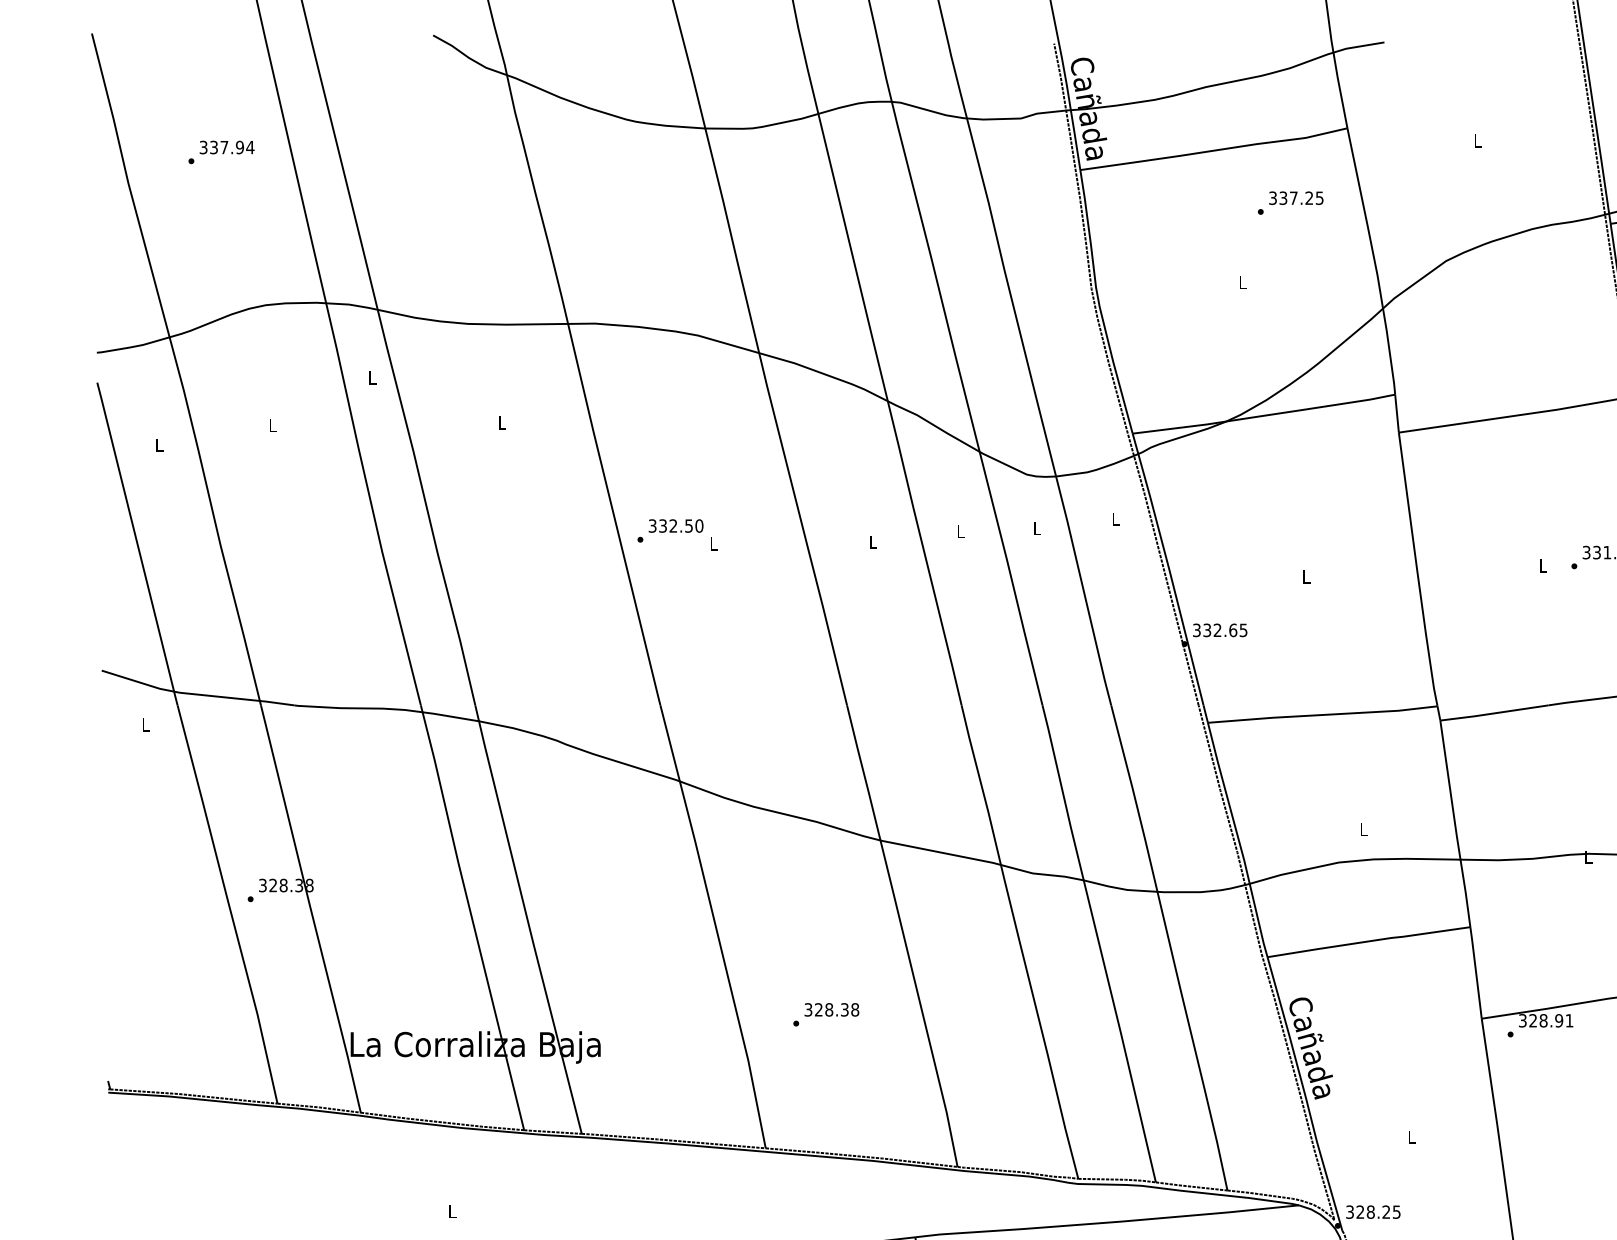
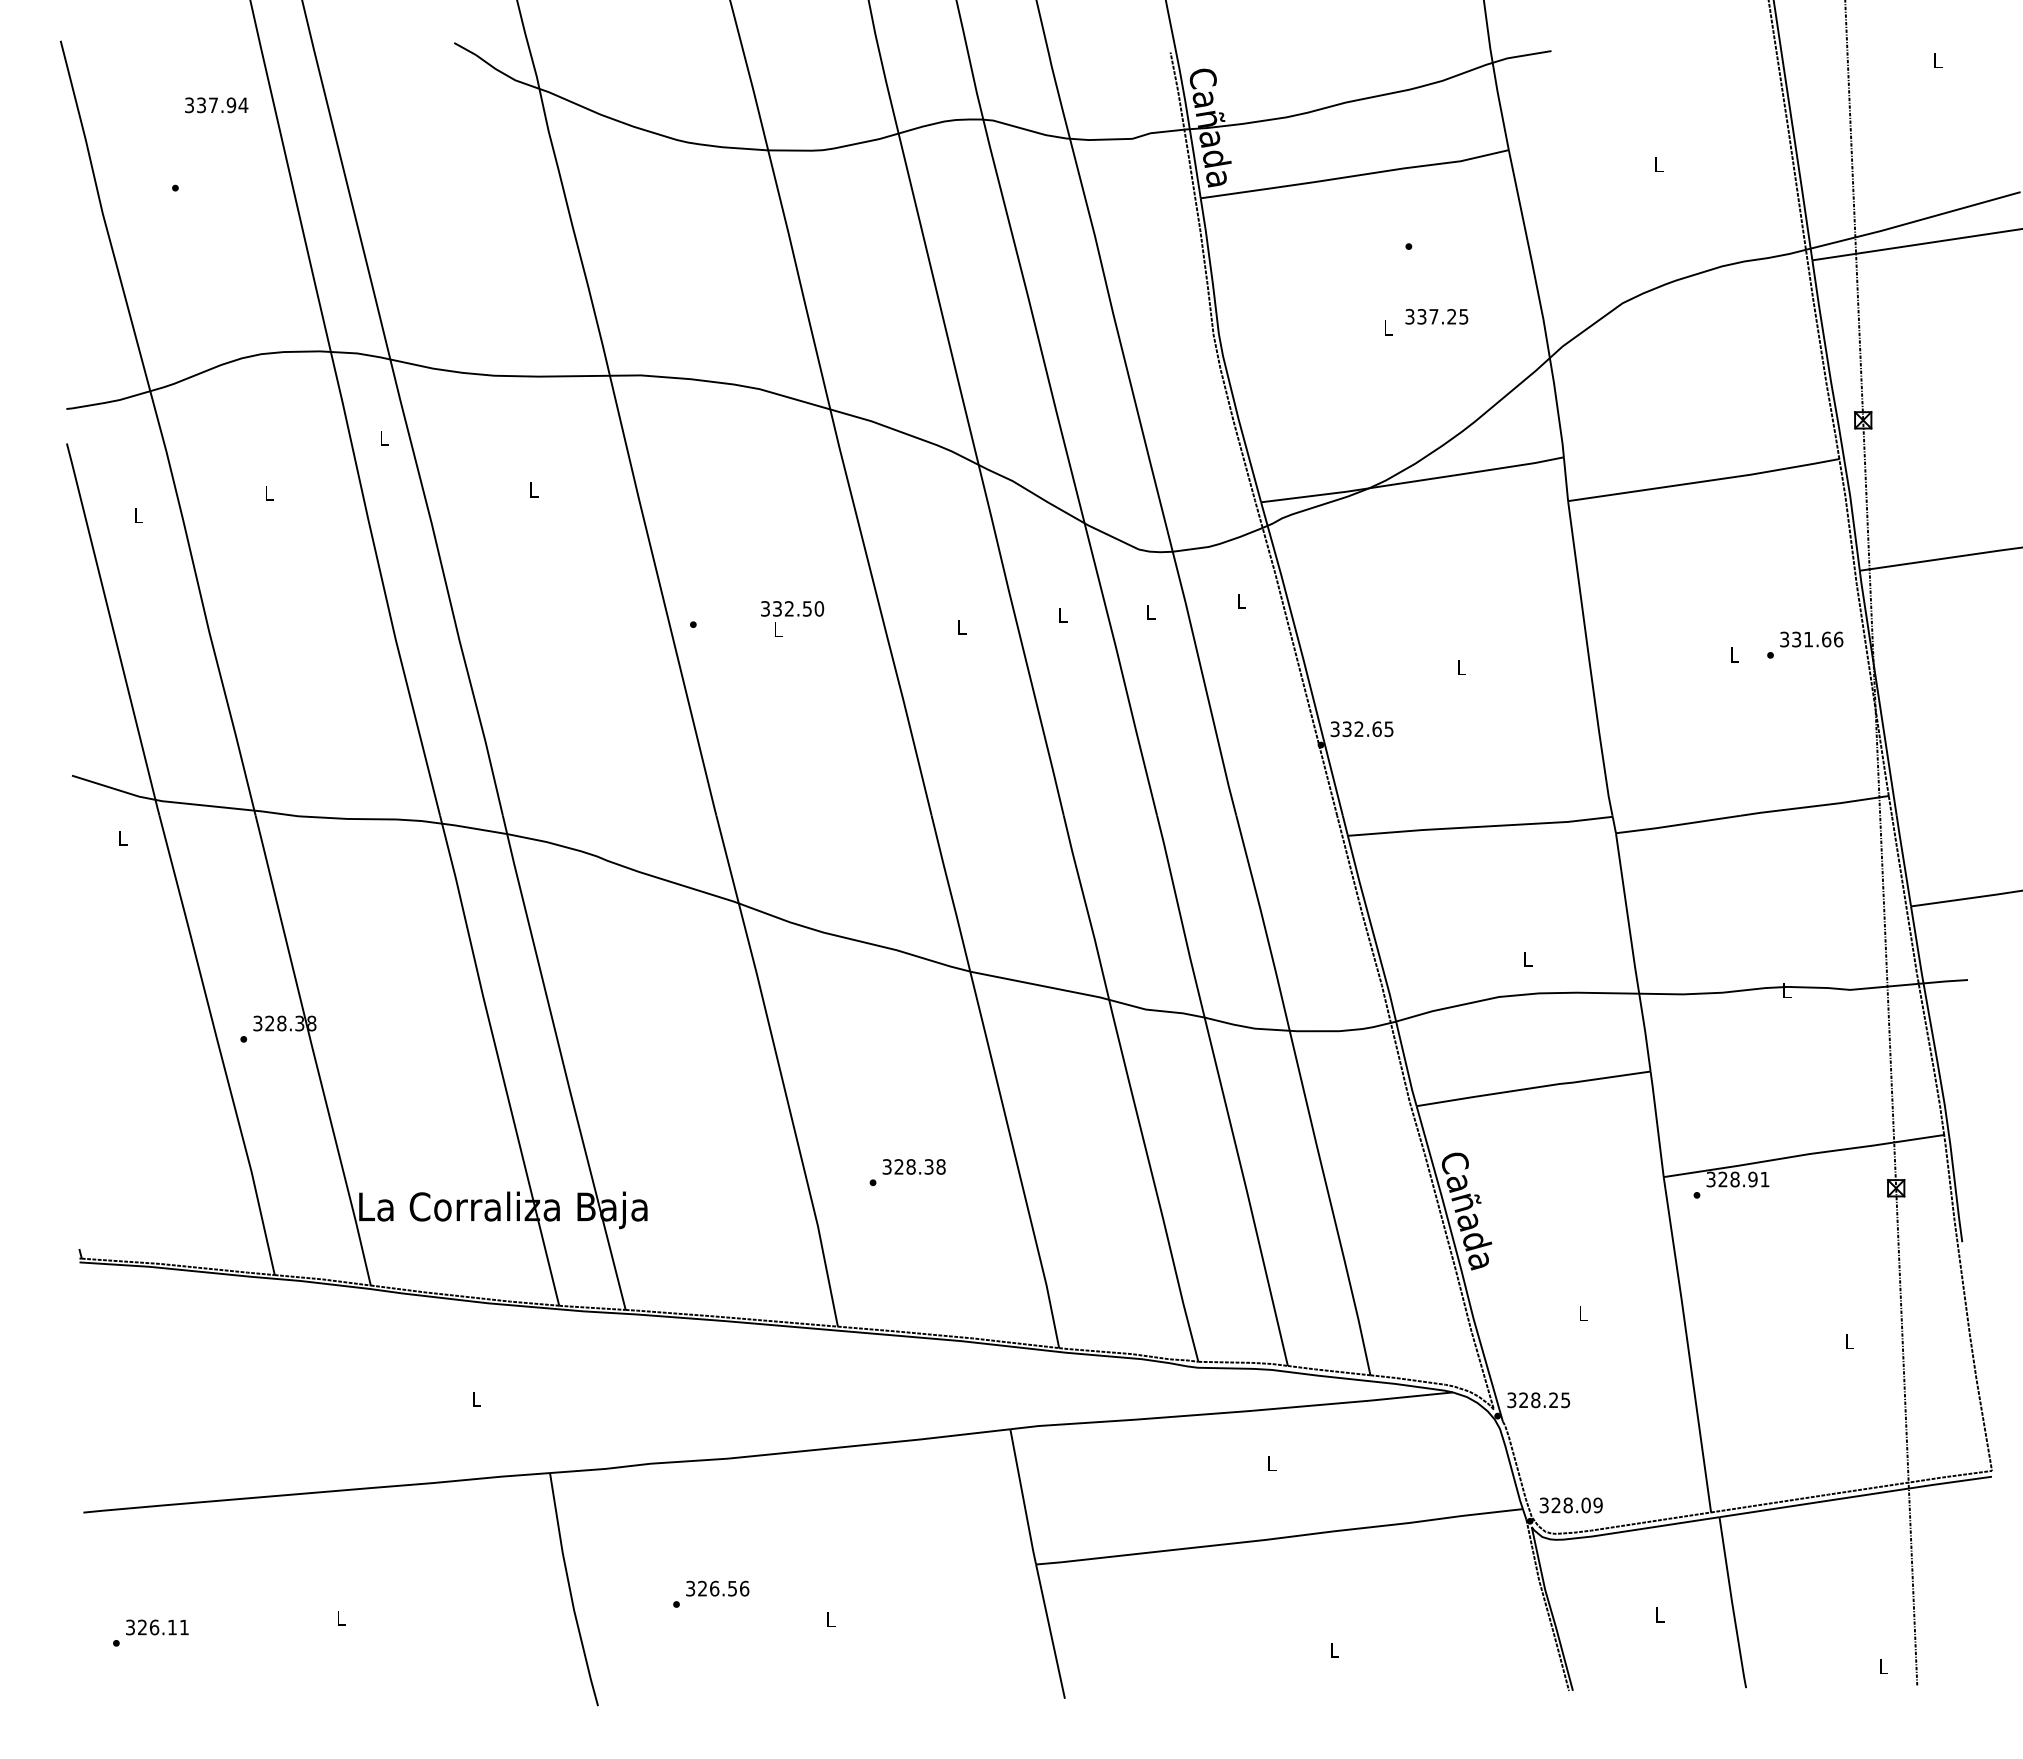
text: (227, 147) -> (216, 105), moved
text: (1296, 197) -> (1436, 316), moved
text: (676, 525) -> (792, 608), moved

